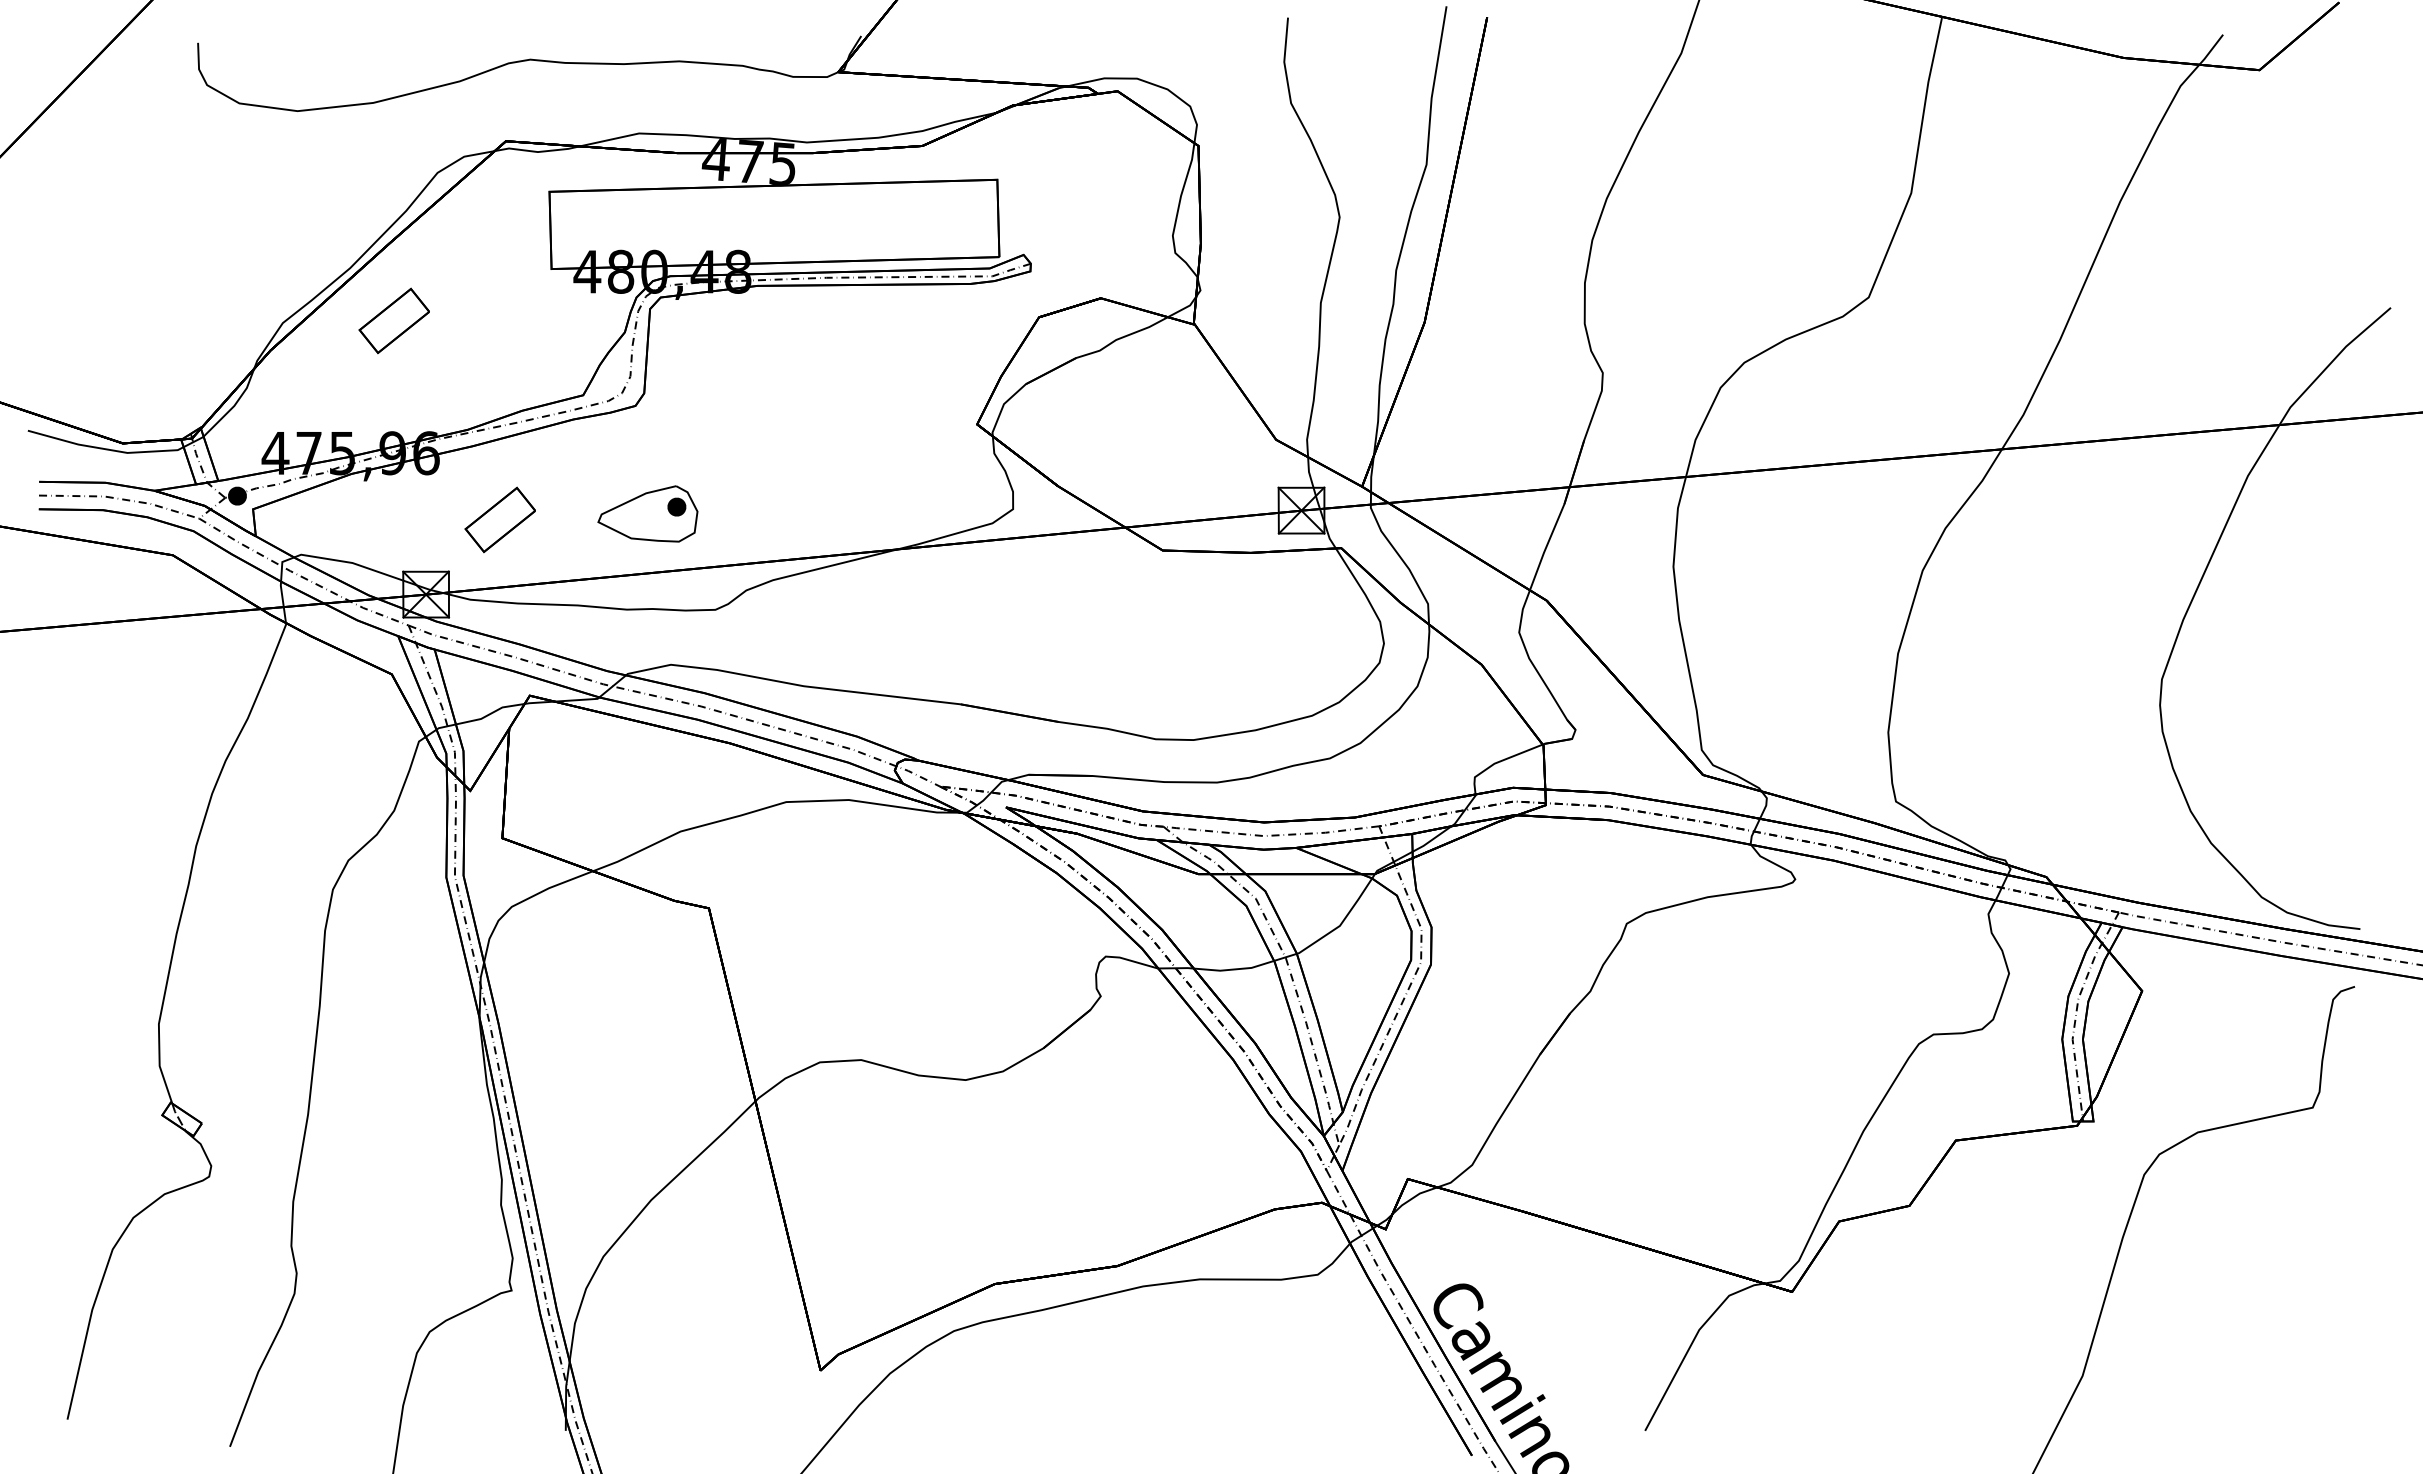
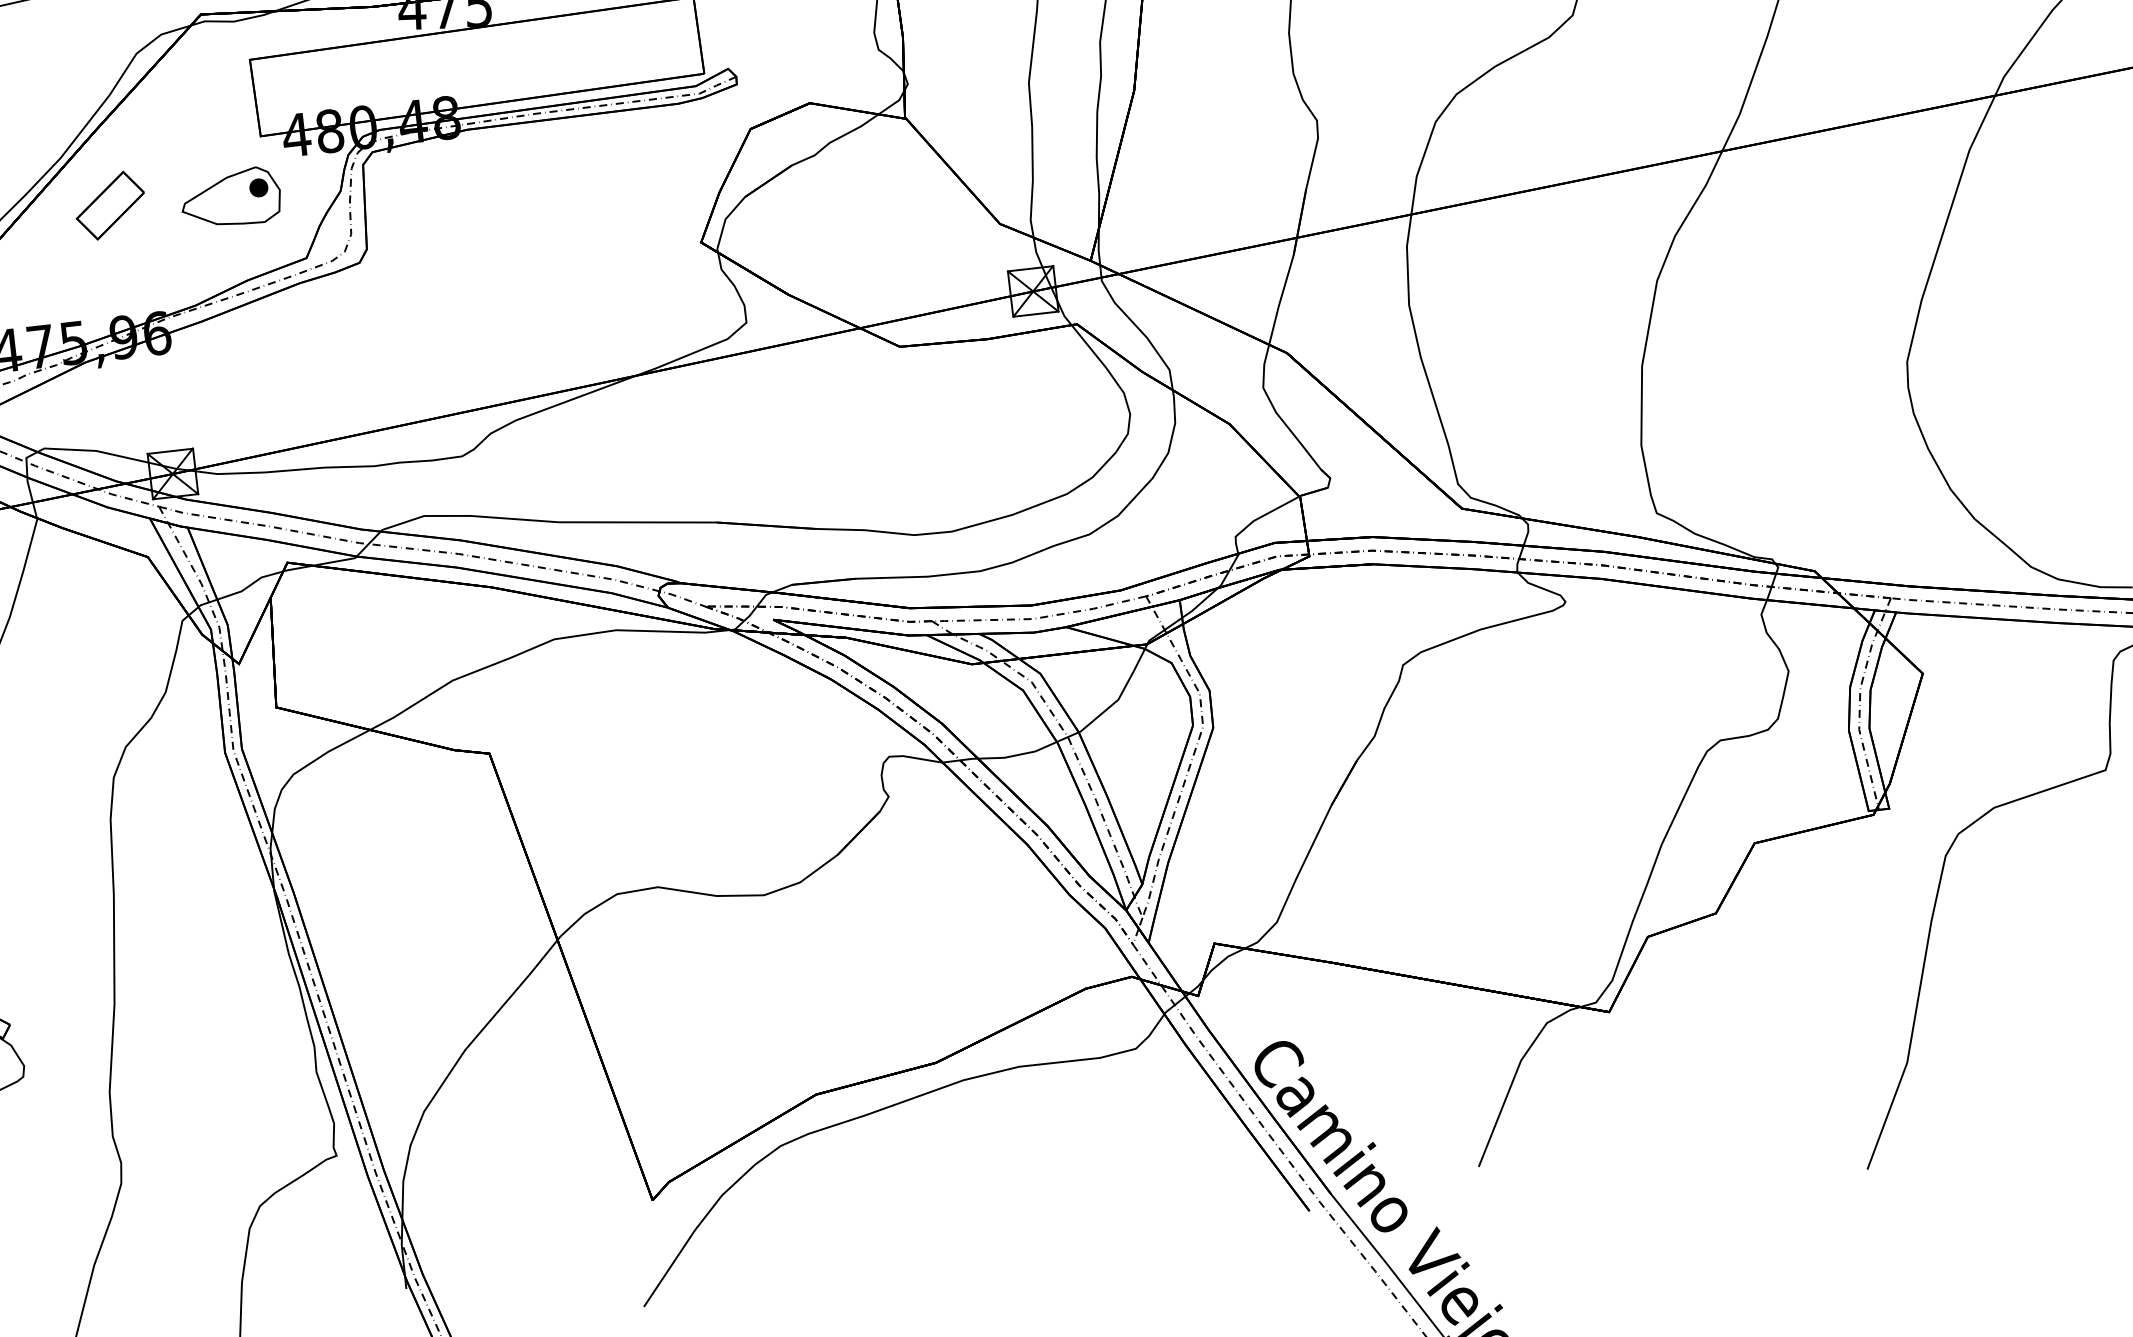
part: (647, 513) -> (230, 197), moved
part: (499, 519) -> (237, 391), removed

